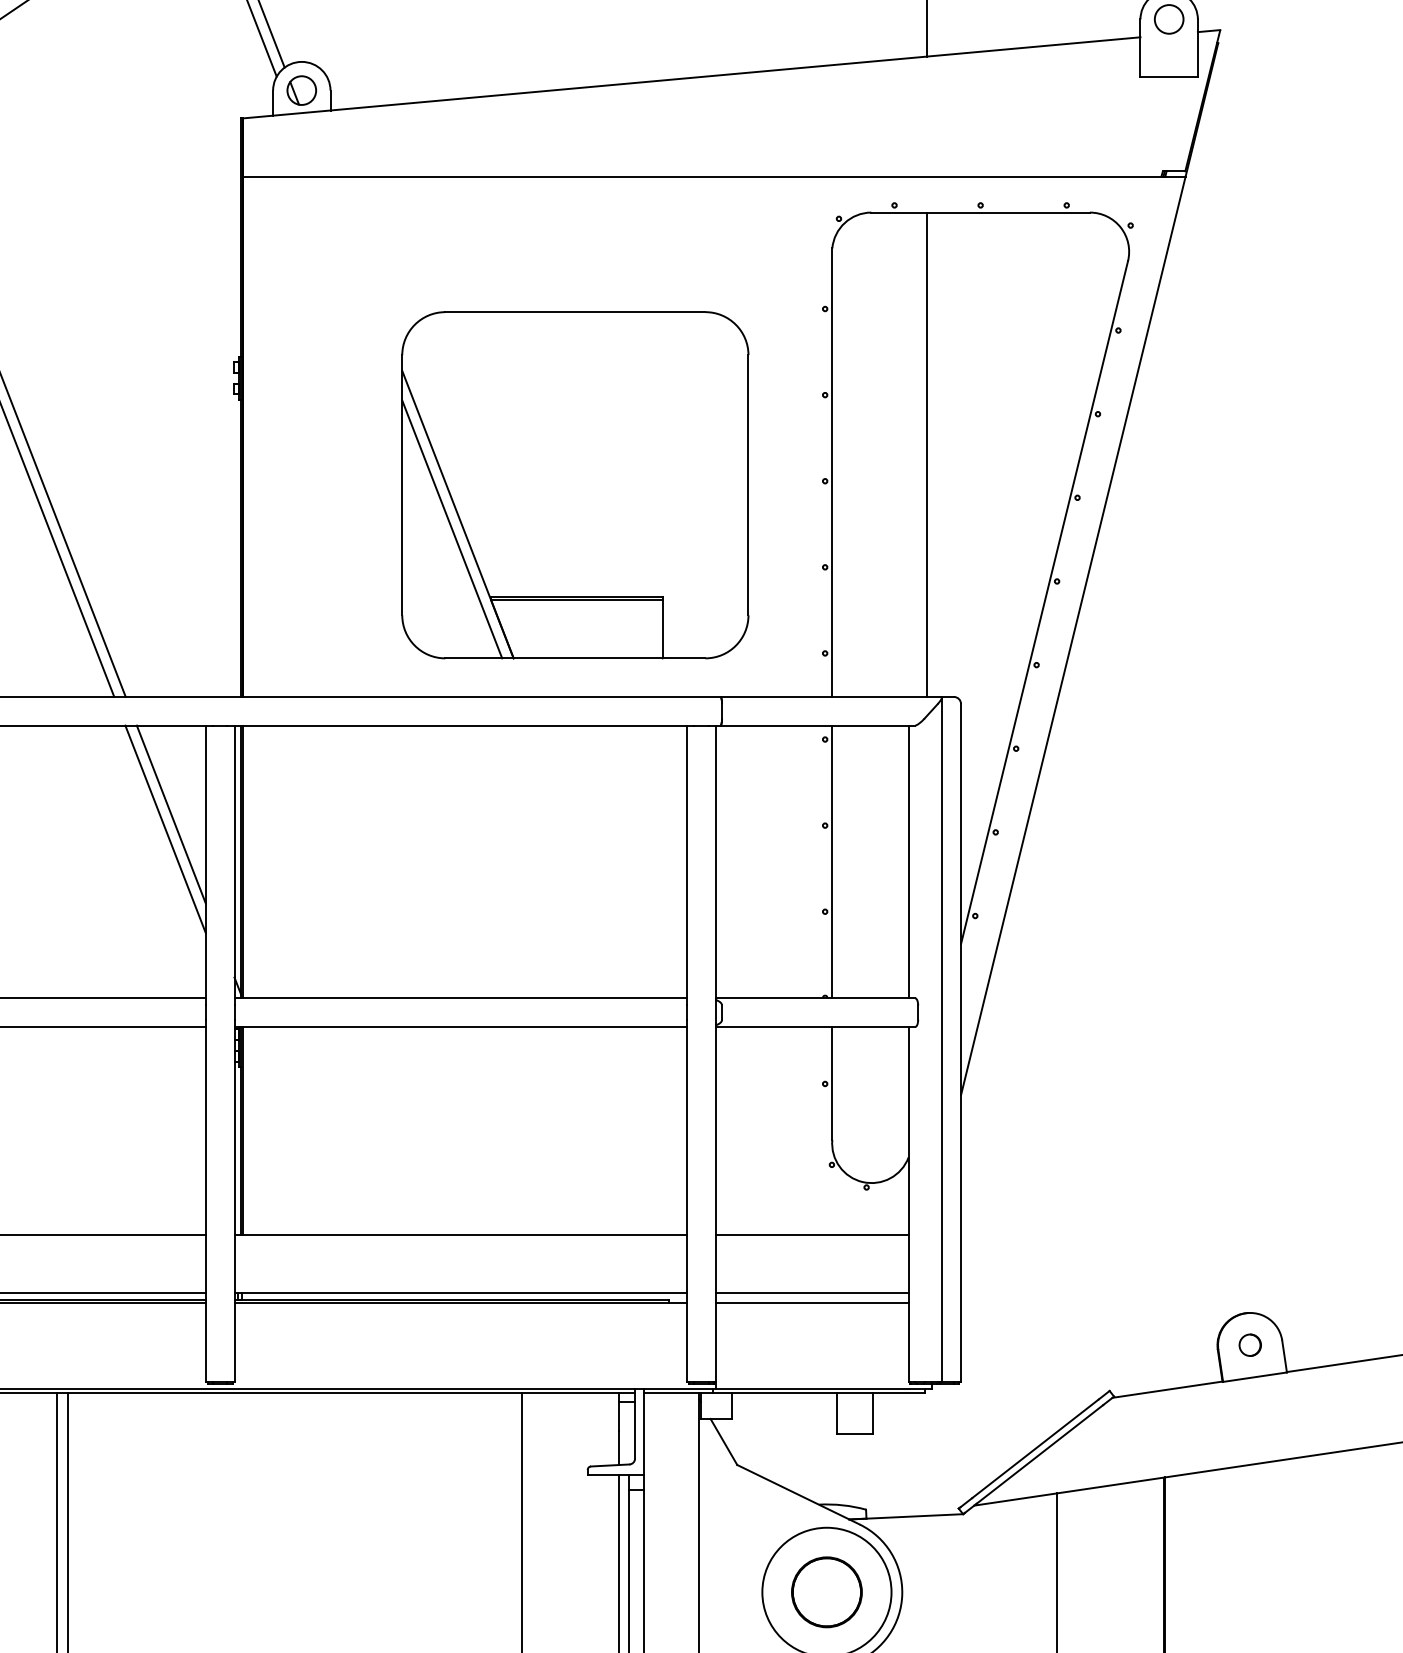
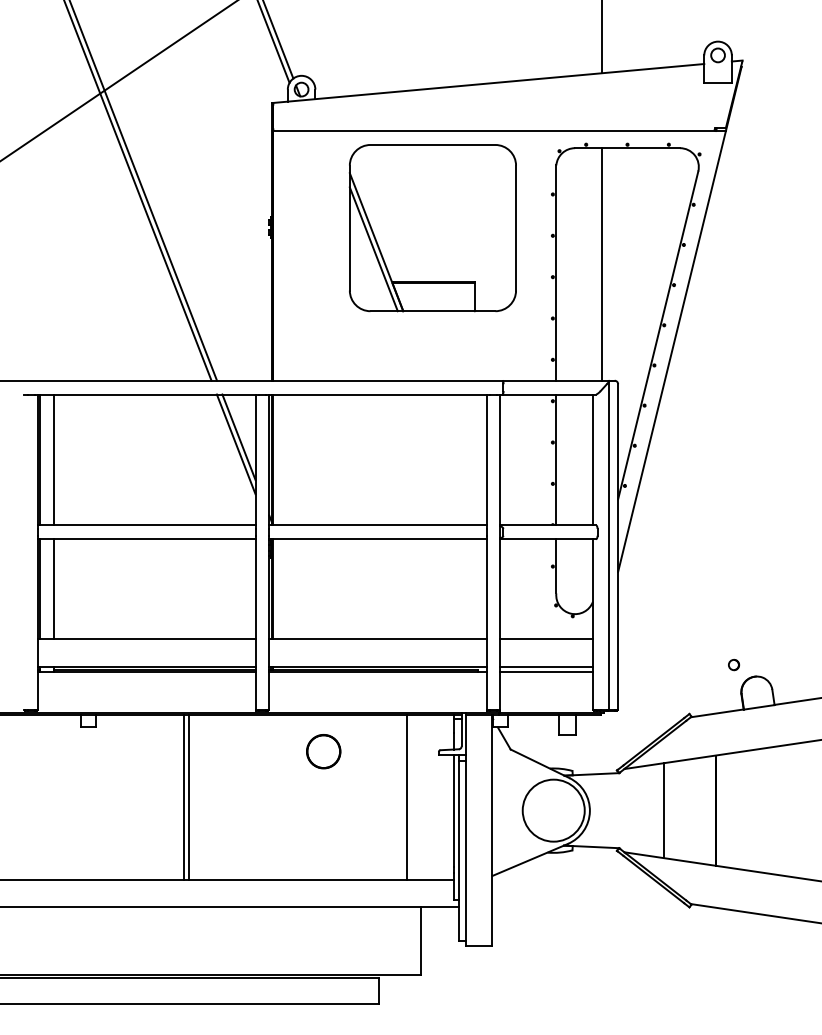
part: (574, 486) -> (432, 228), moved
part: (1251, 1346) -> (734, 665), moved
circle: (826, 1591) -> (323, 751), moved

